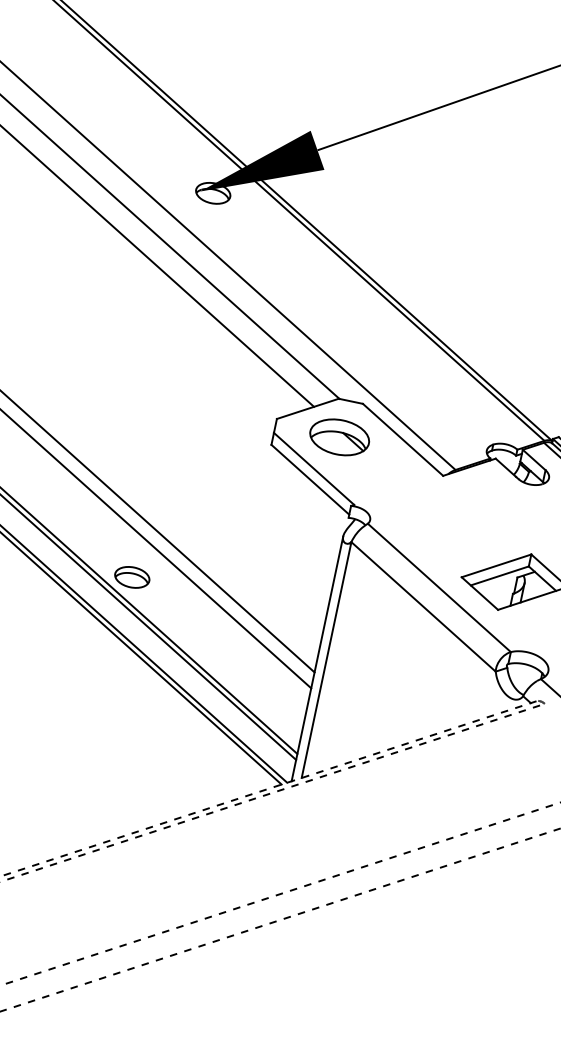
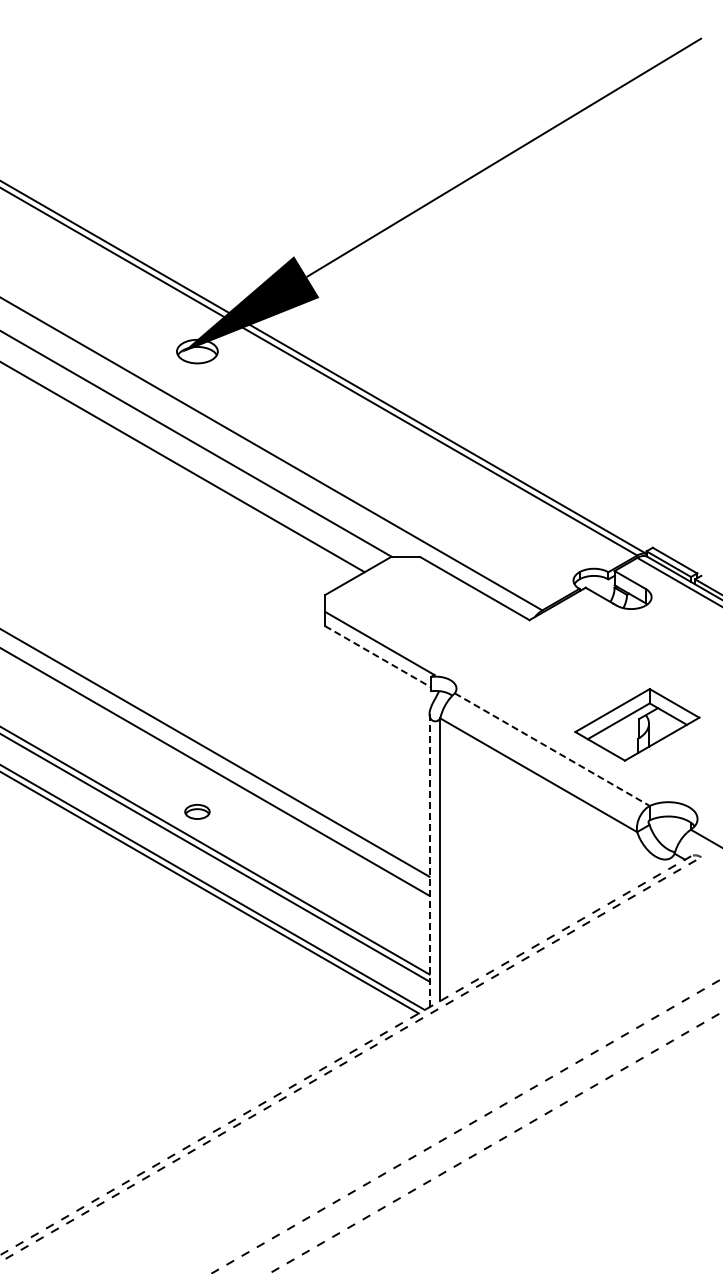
part: (339, 436) -> (401, 600), removed
line: (310, 480) -> (378, 657), solid -> dashed
part: (132, 577) -> (197, 811), size x0.6
line: (439, 587) -> (552, 749), solid -> dashed
line: (317, 658) -> (429, 860), solid -> dashed

